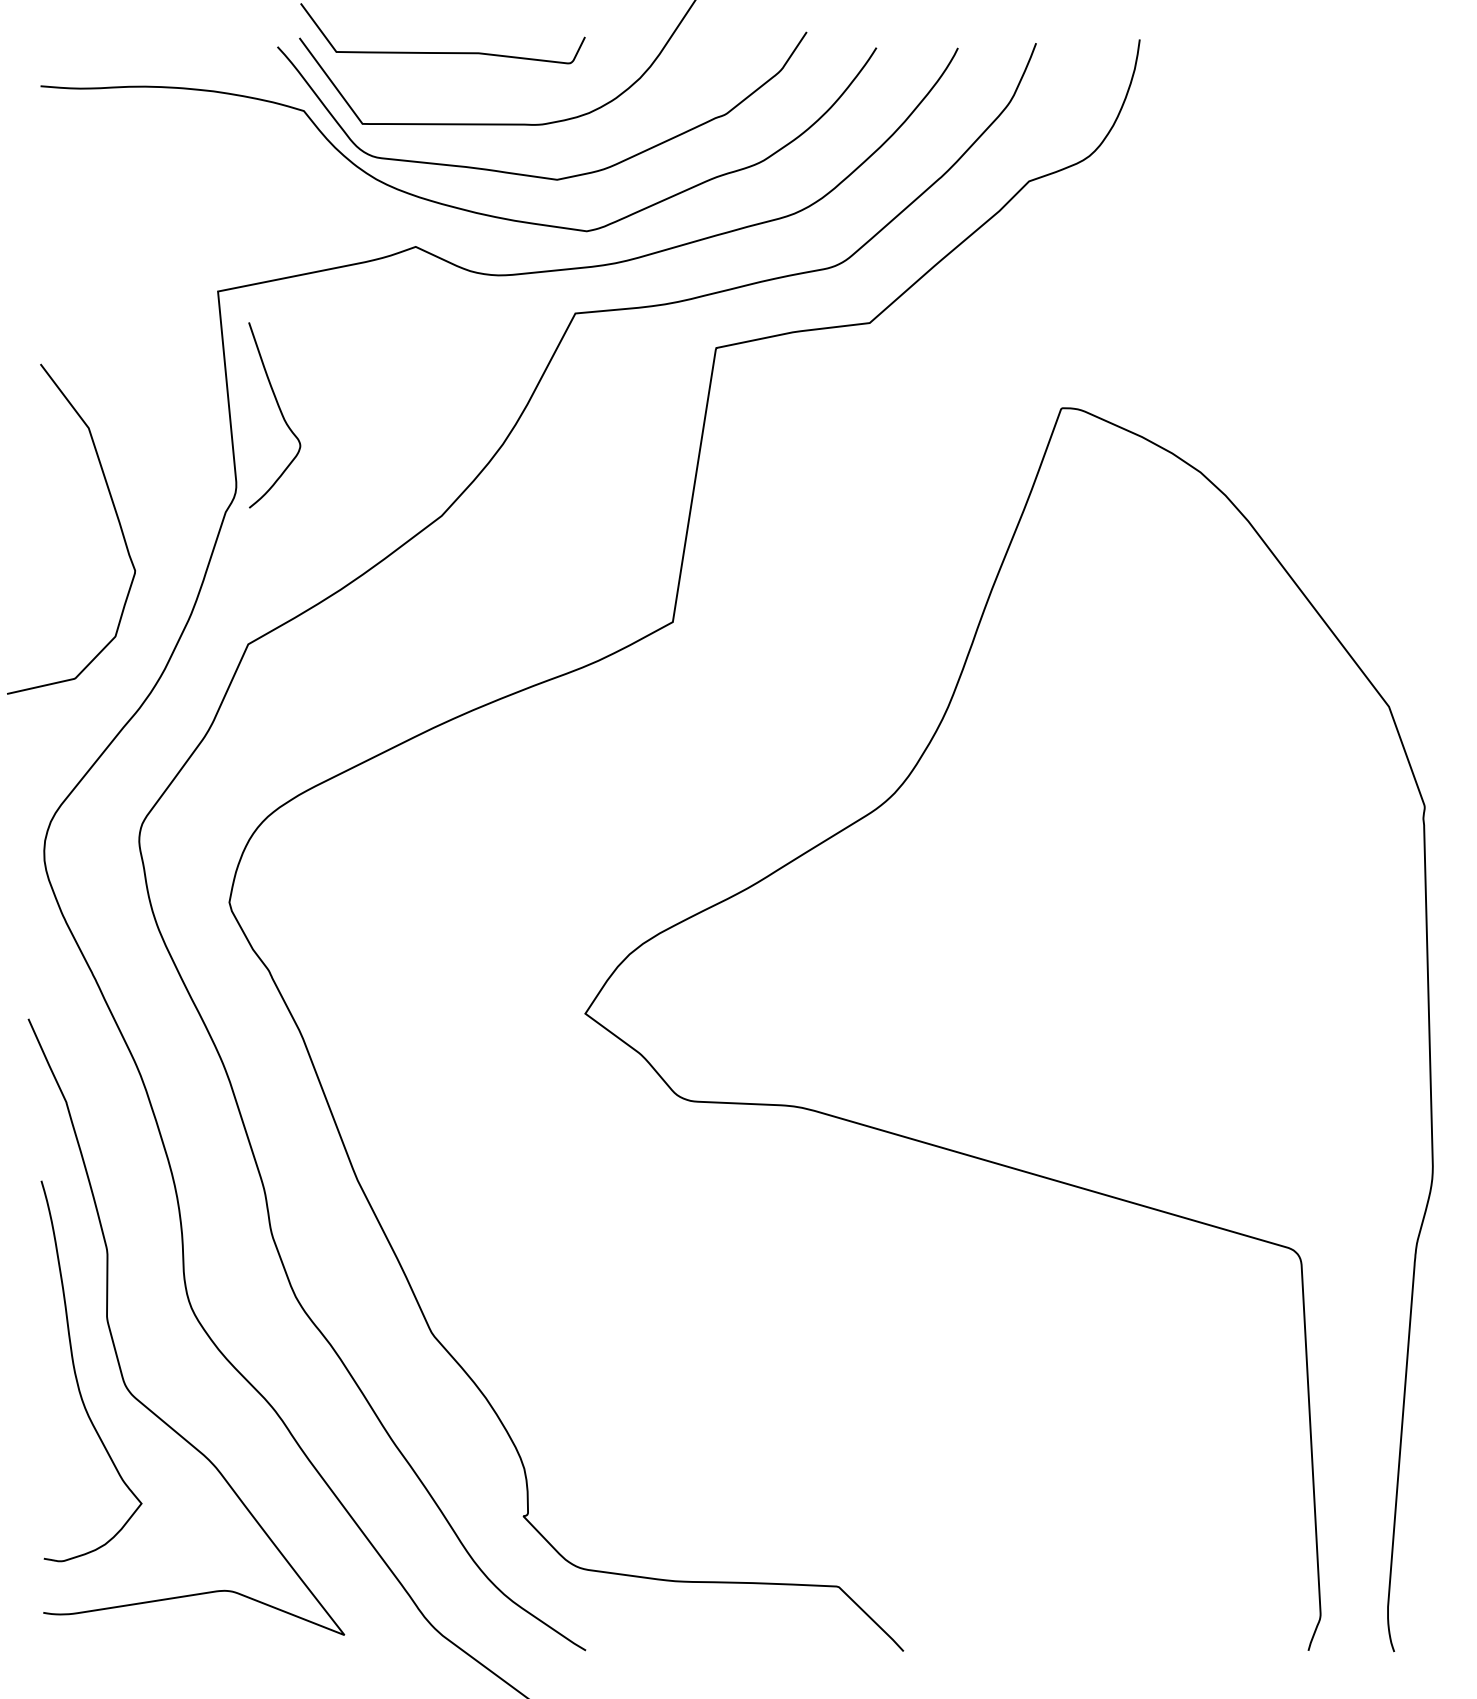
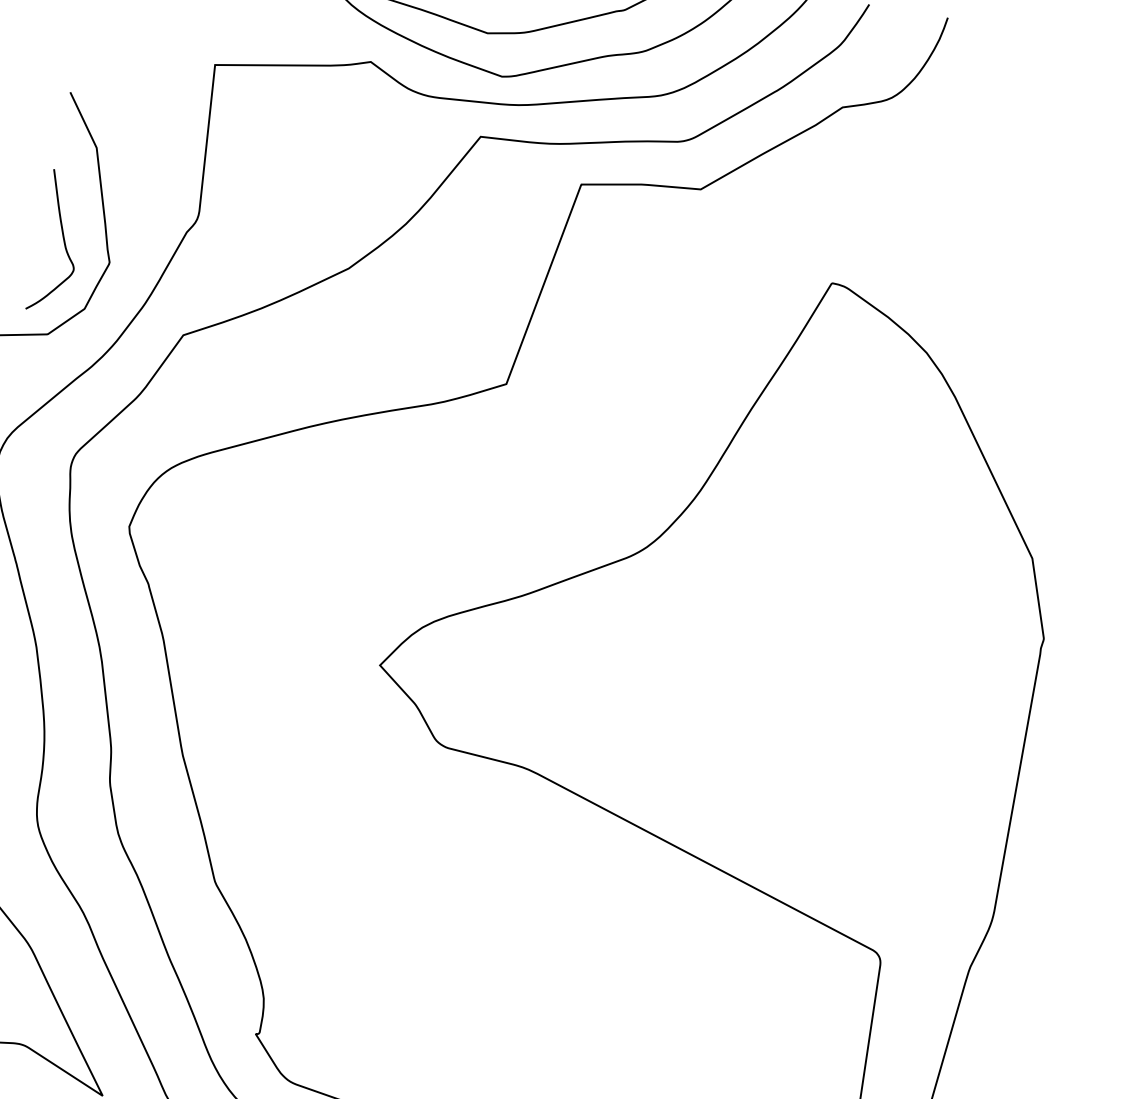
curve: (280, 413) -> (63, 242), moved

